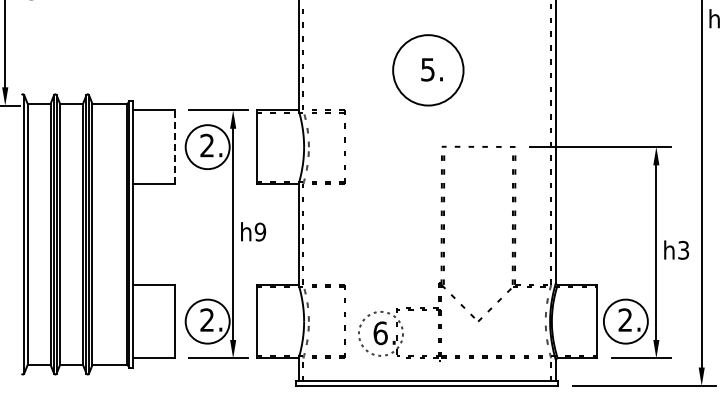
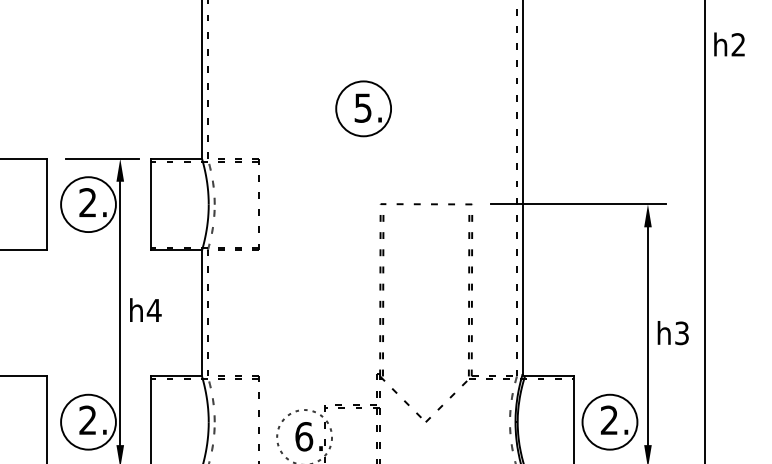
circle: (428, 70) -> (363, 109), size x0.62
line: (174, 147) -> (47, 205), dashed -> solid
text: (260, 231) -> (154, 309), h9 -> h4

